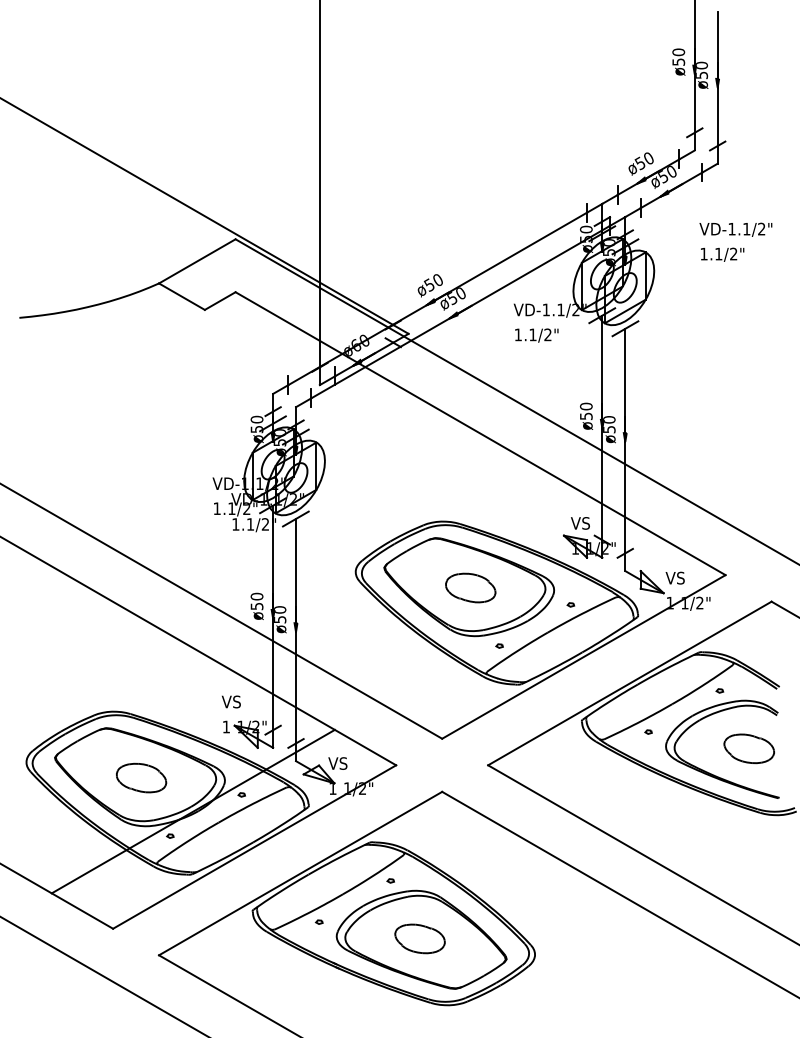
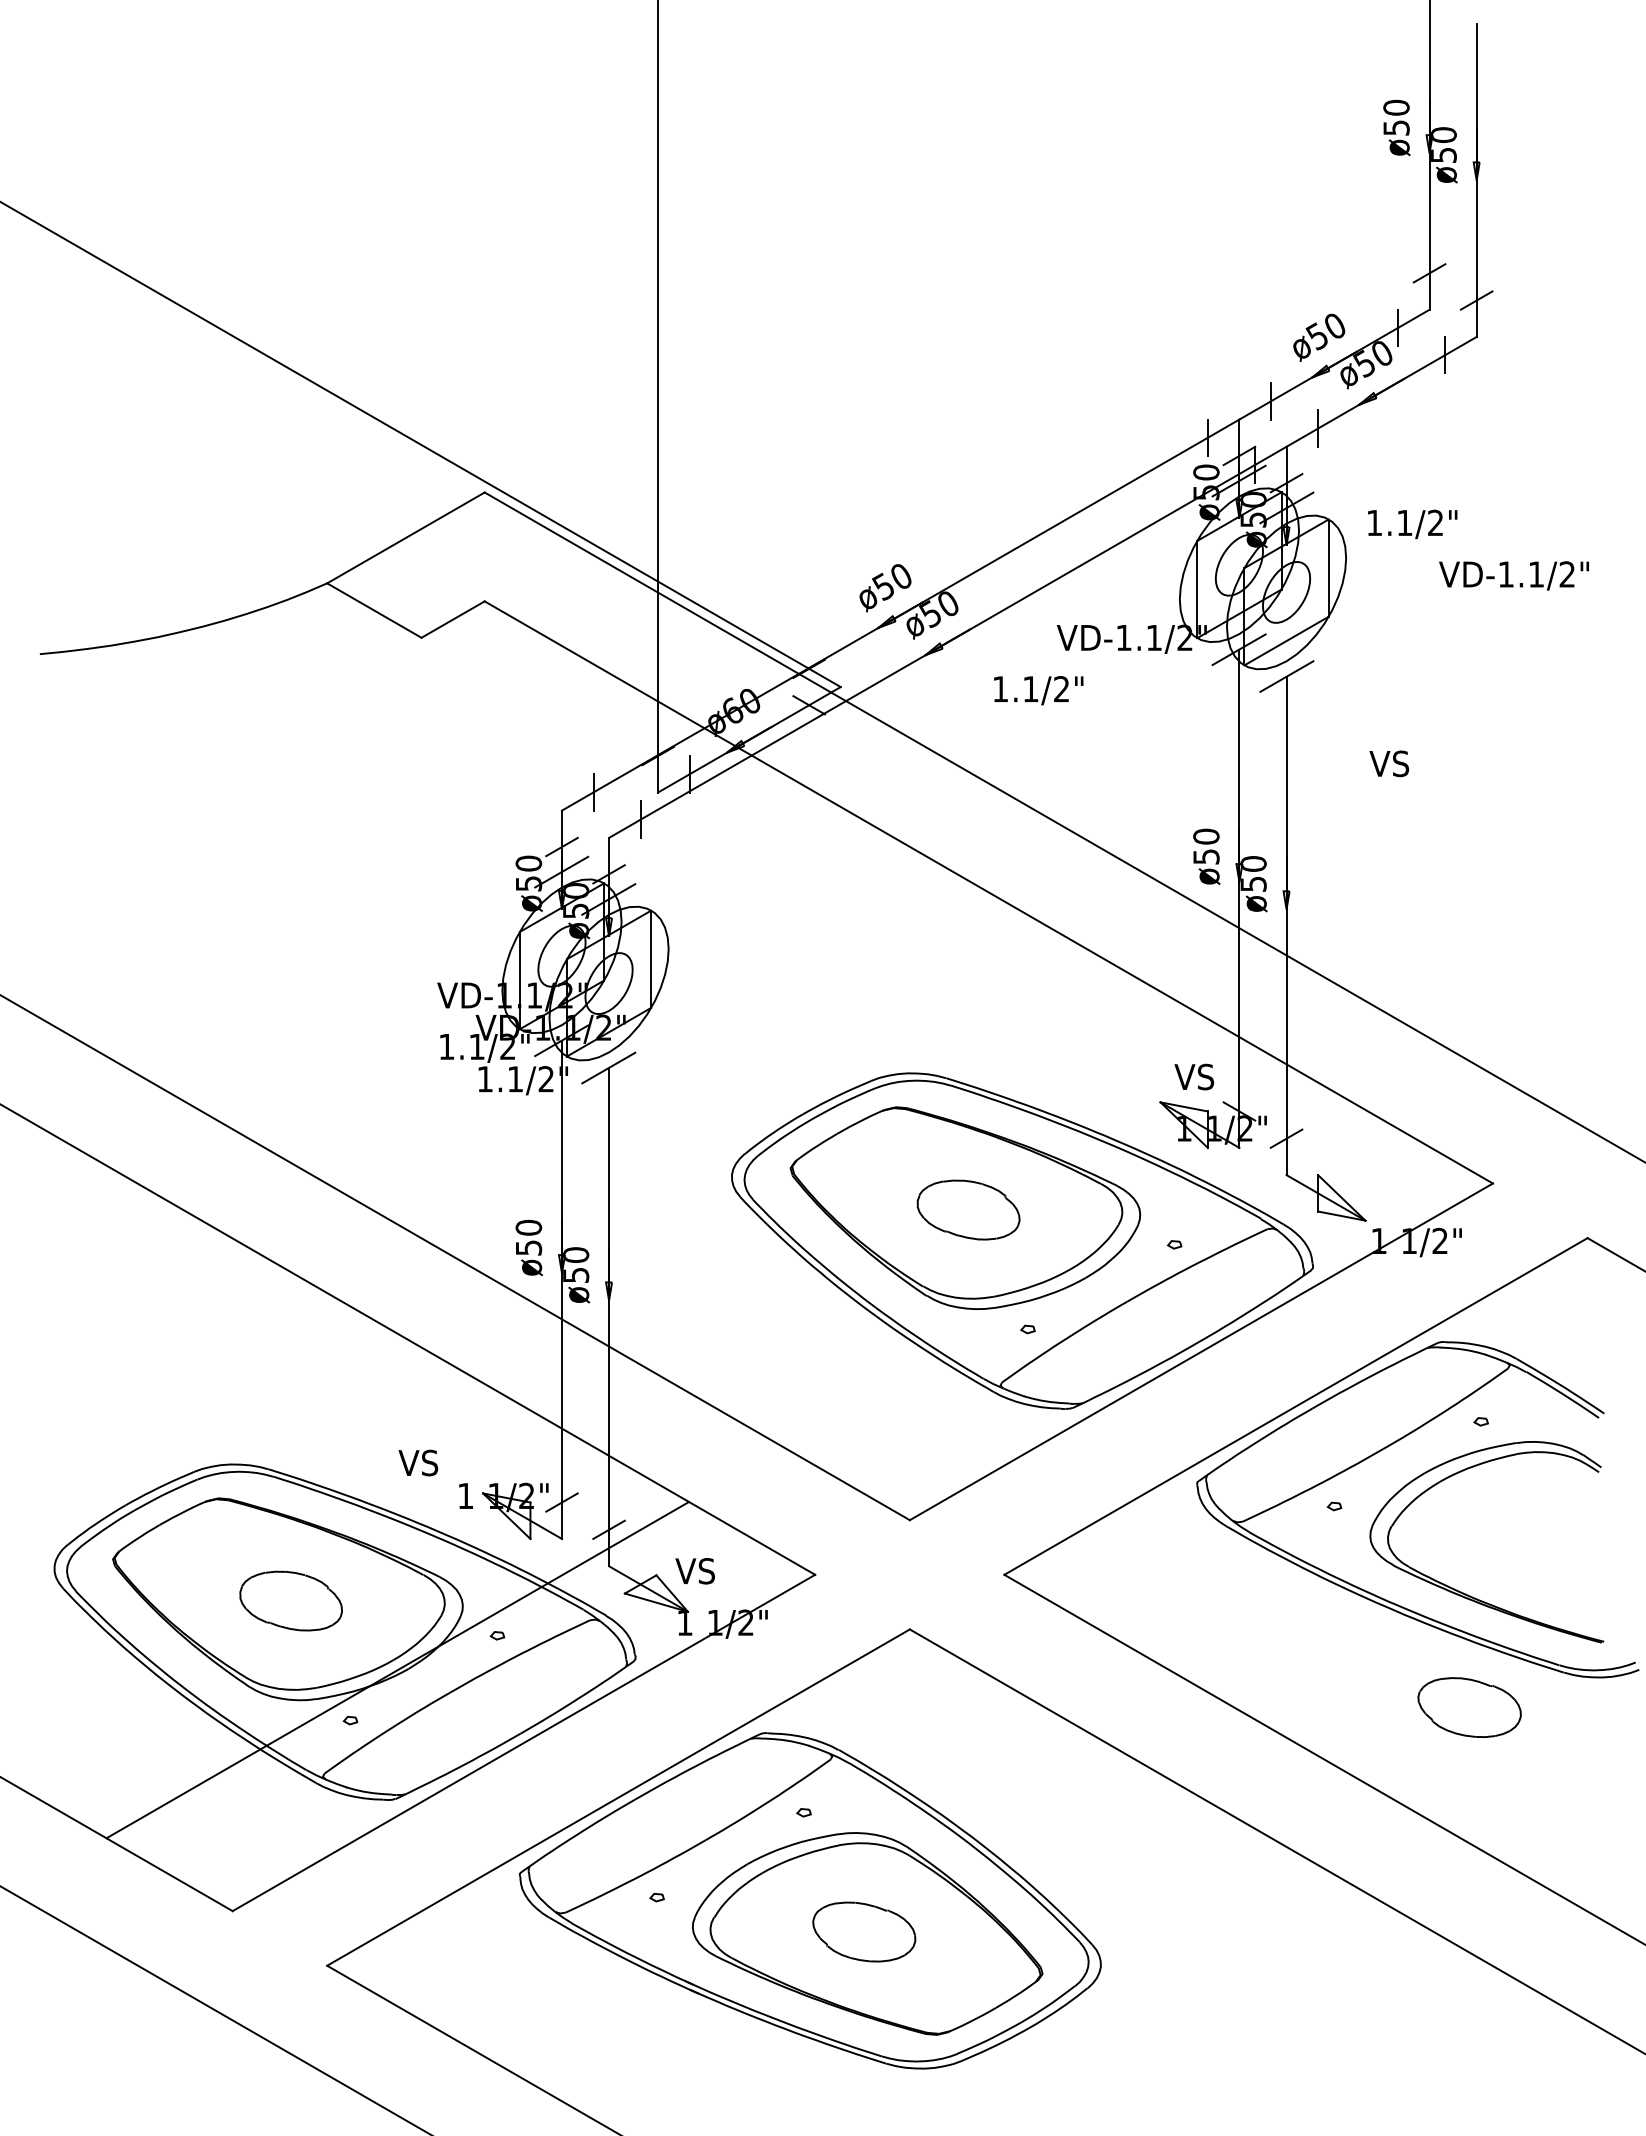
text: (735, 229) -> (1513, 575), moved
text: (722, 254) -> (1412, 523), moved
text: (536, 335) -> (1038, 690), moved
text: (674, 577) -> (1387, 762), moved
text: (231, 701) -> (418, 1462), moved
part: (748, 748) -> (1468, 1706), moved

